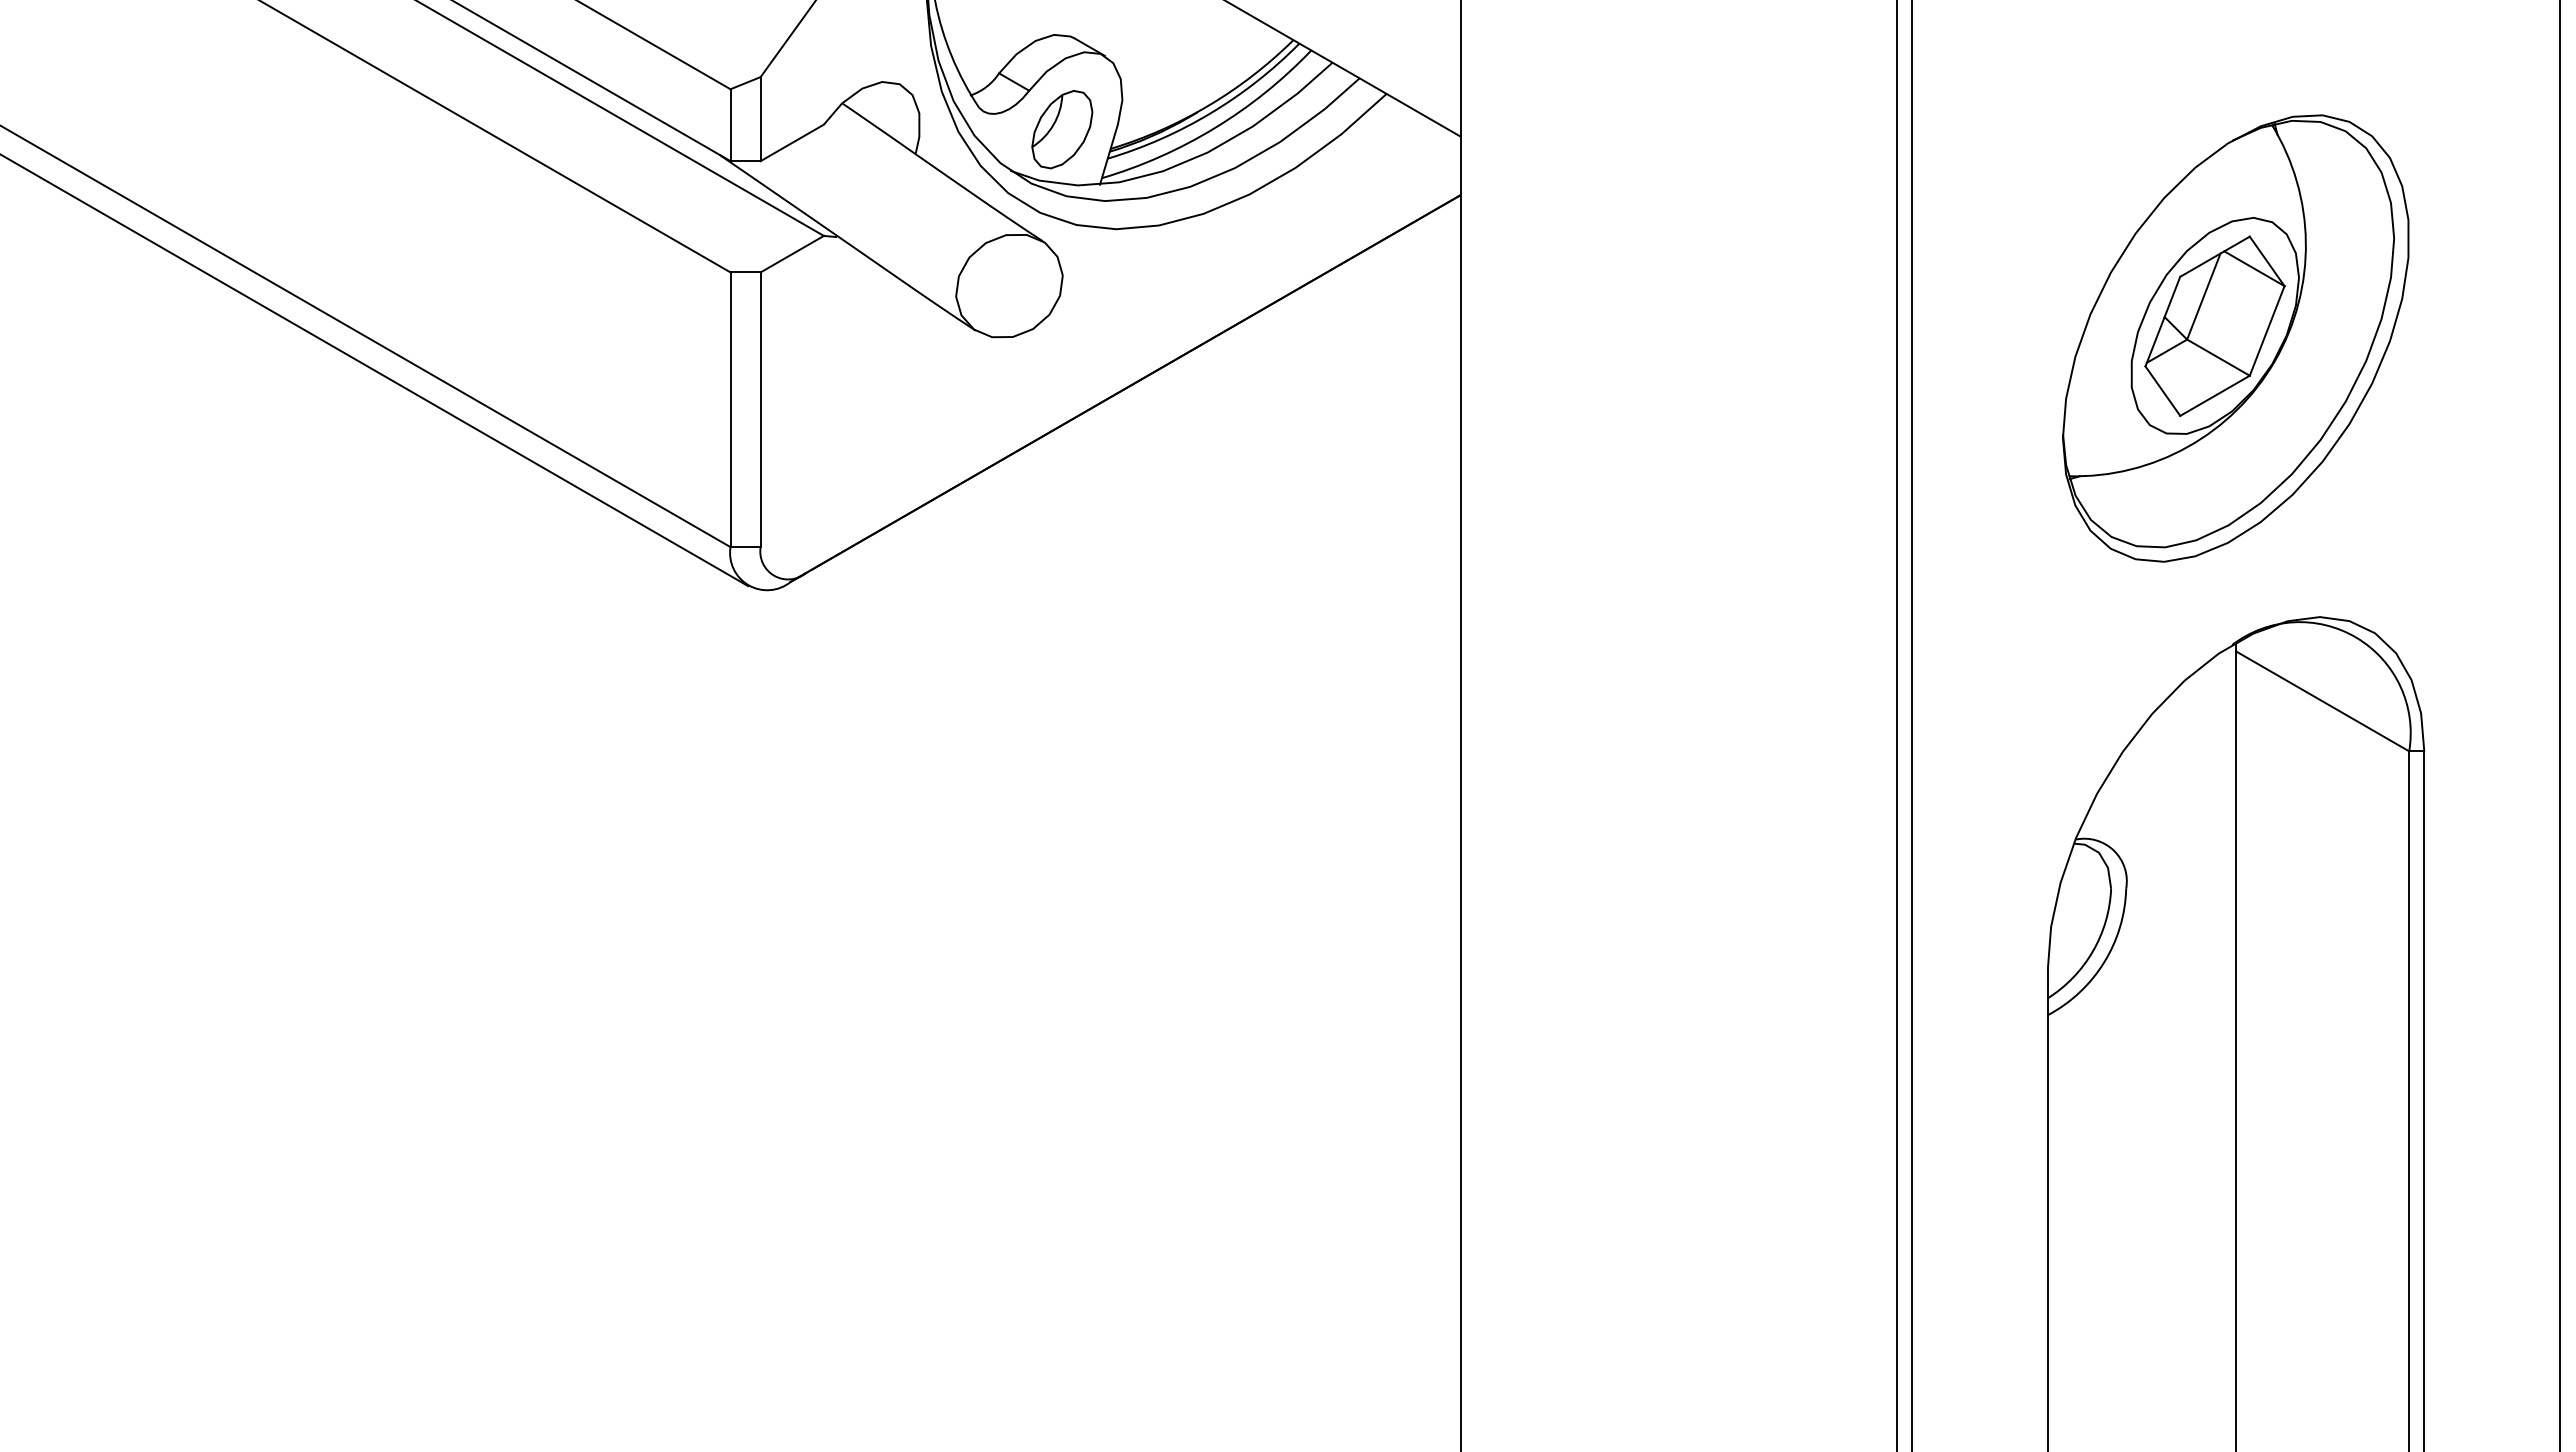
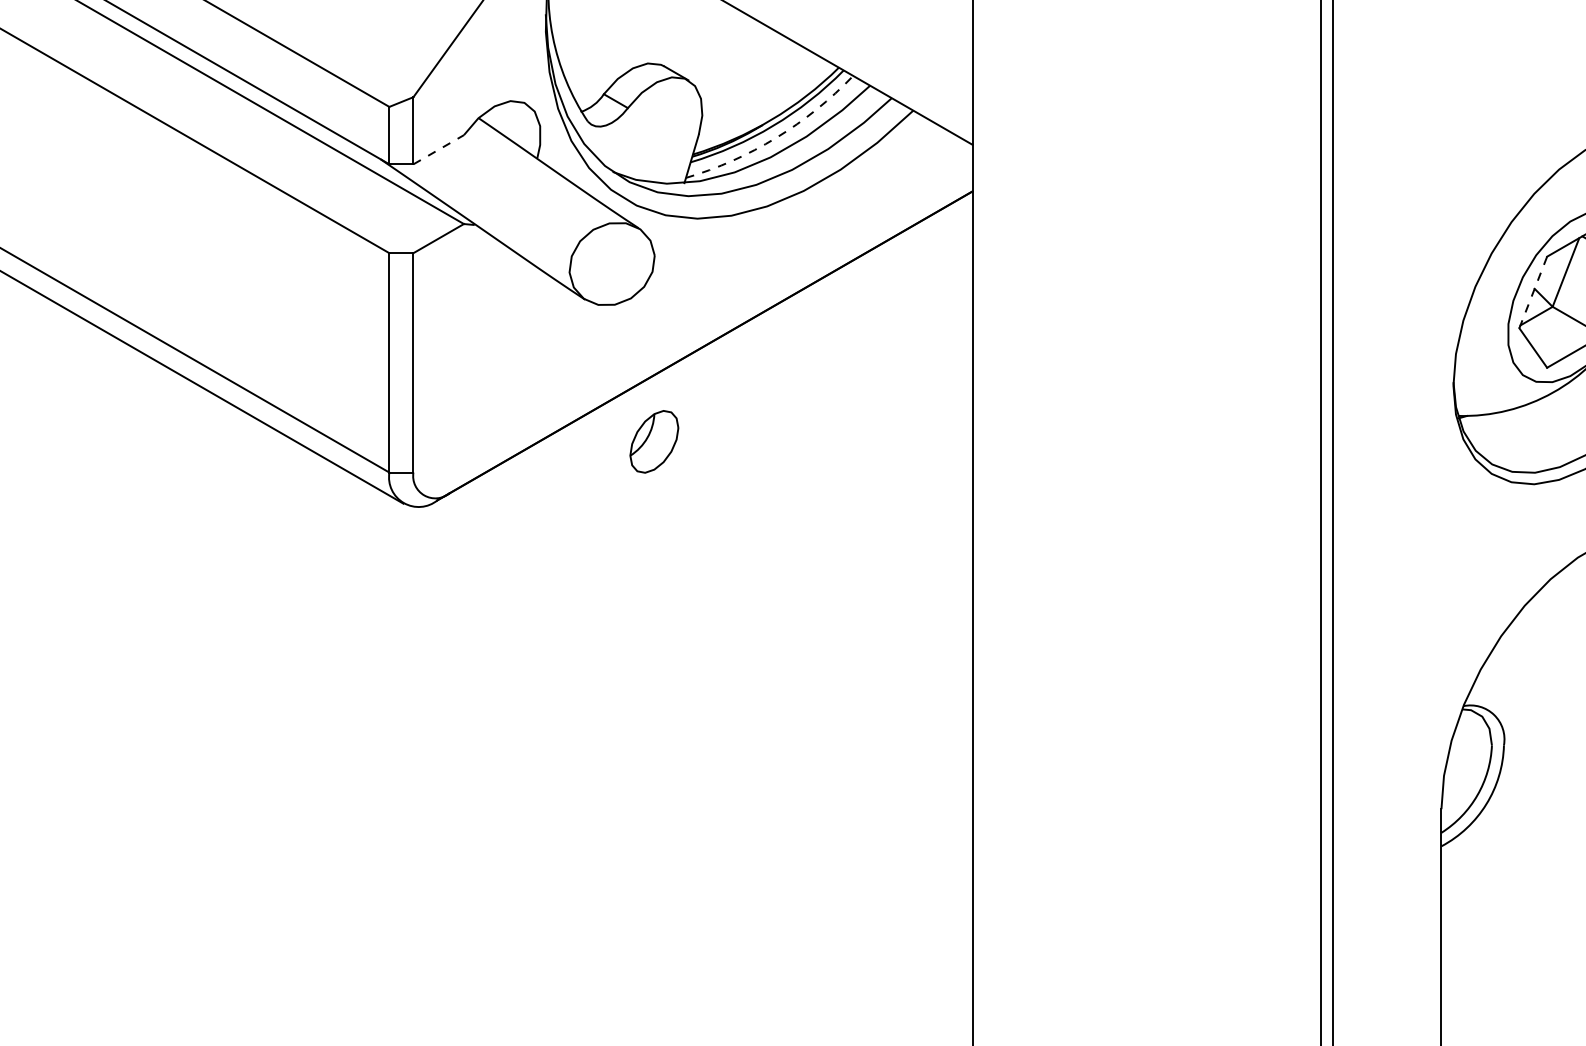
arc: (1215, 128) -> (776, 138), solid -> dashed
part: (1062, 129) -> (654, 441), moved
line: (792, 142) -> (438, 149), solid -> dashed
line: (2163, 321) -> (1533, 292), solid -> dashed

